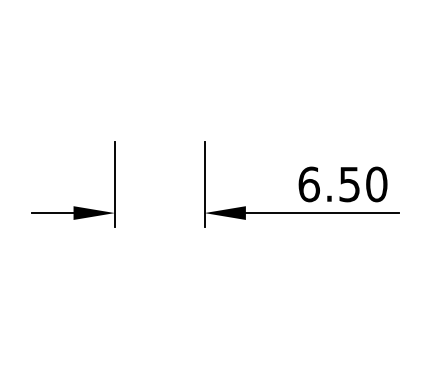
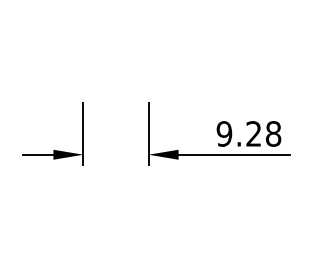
text: (342, 183) -> (248, 133), 6.50 -> 9.28

